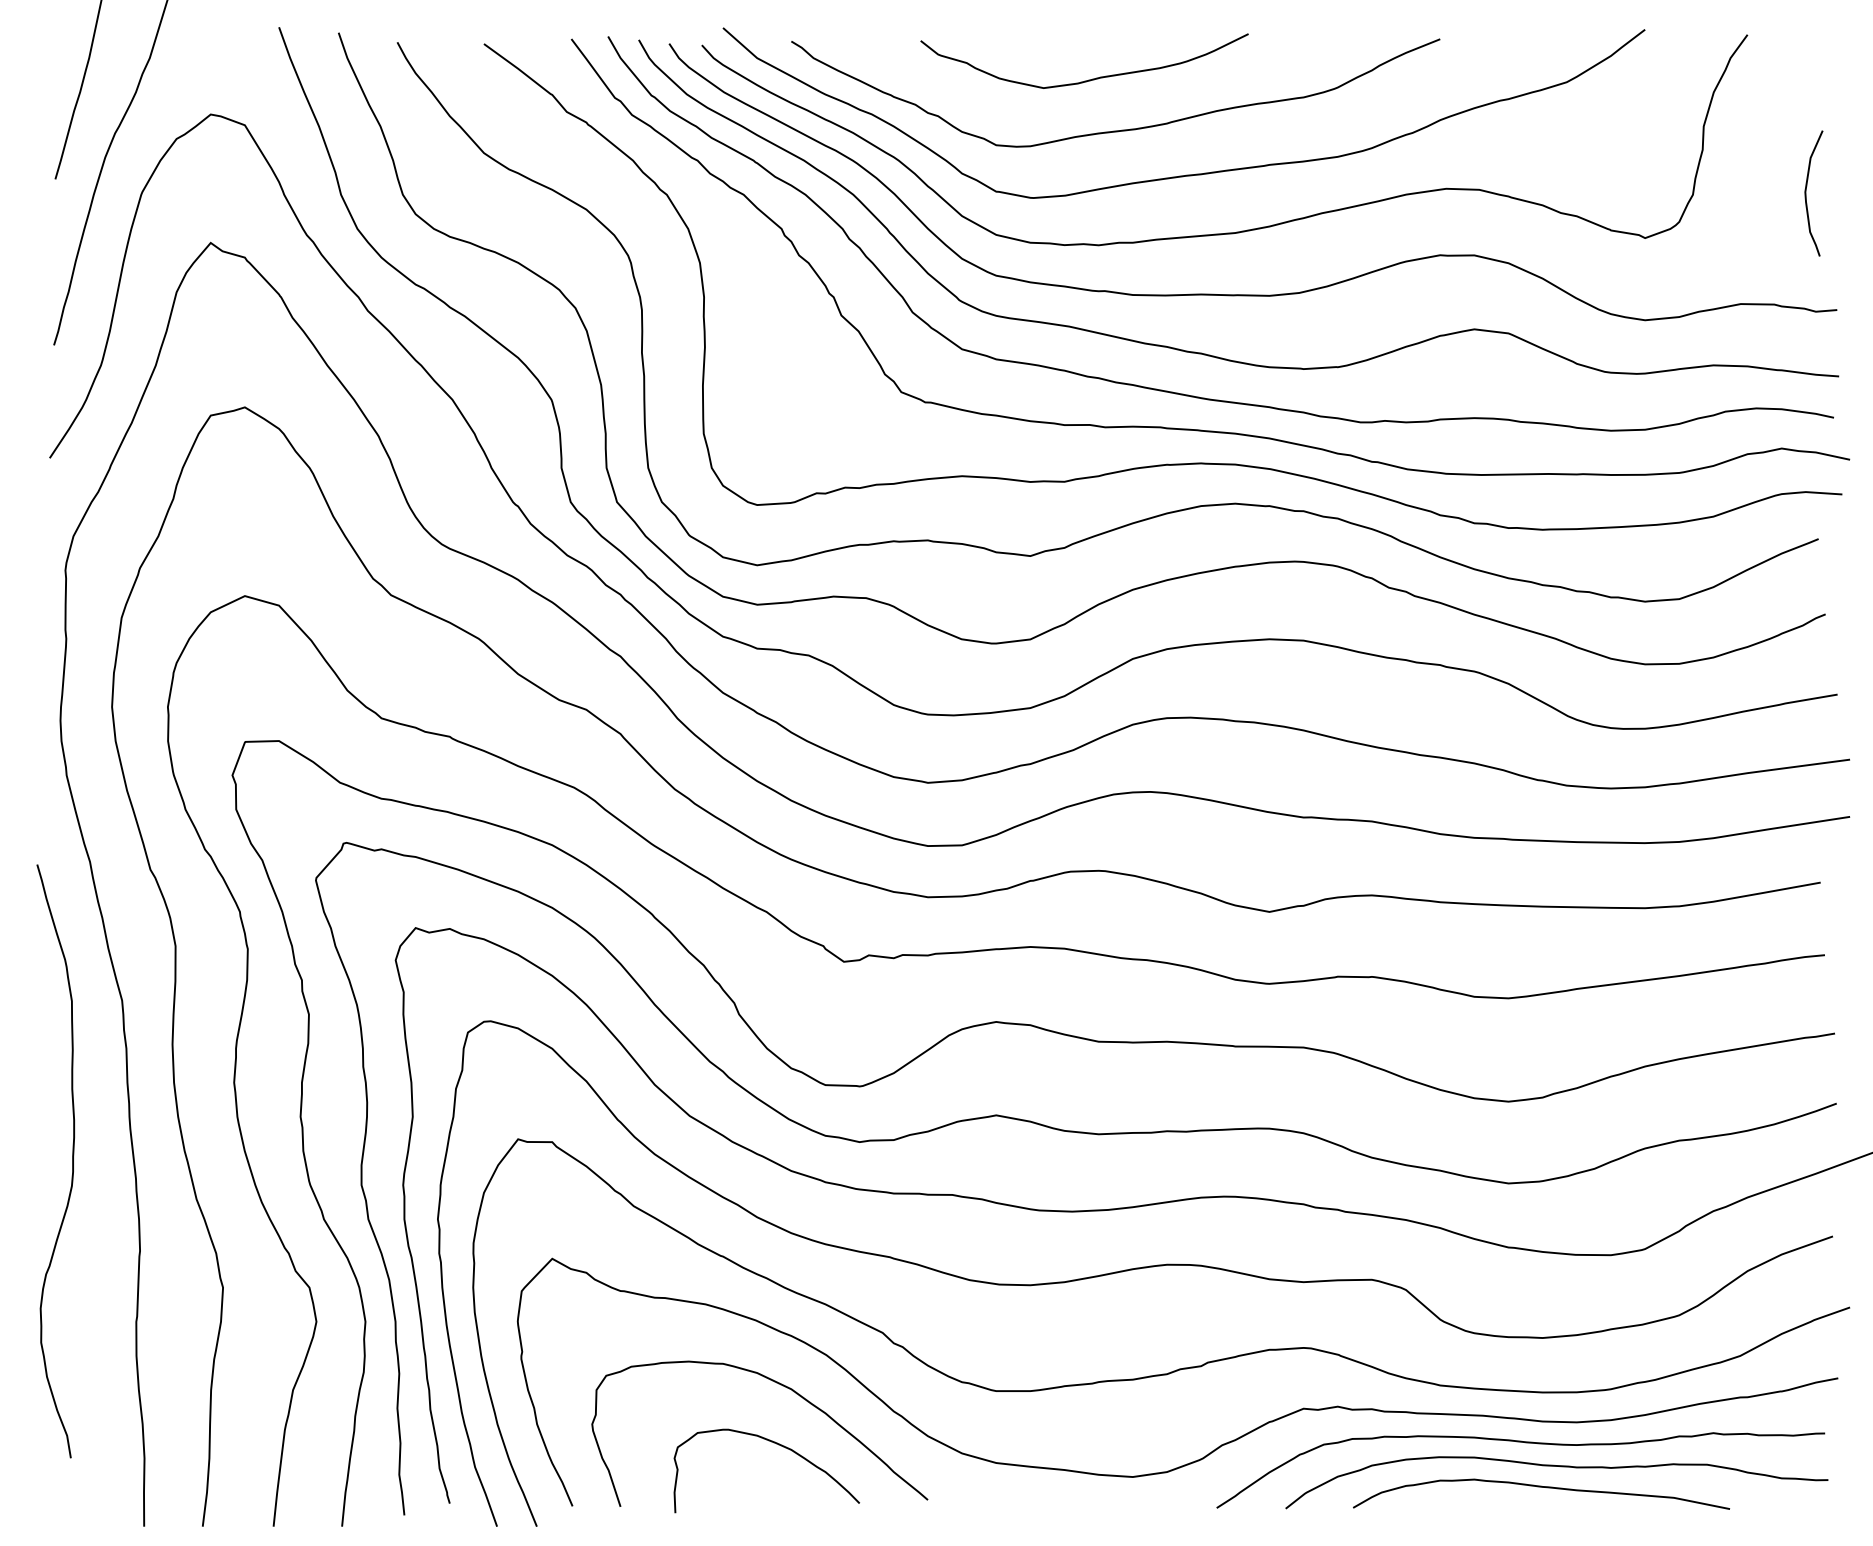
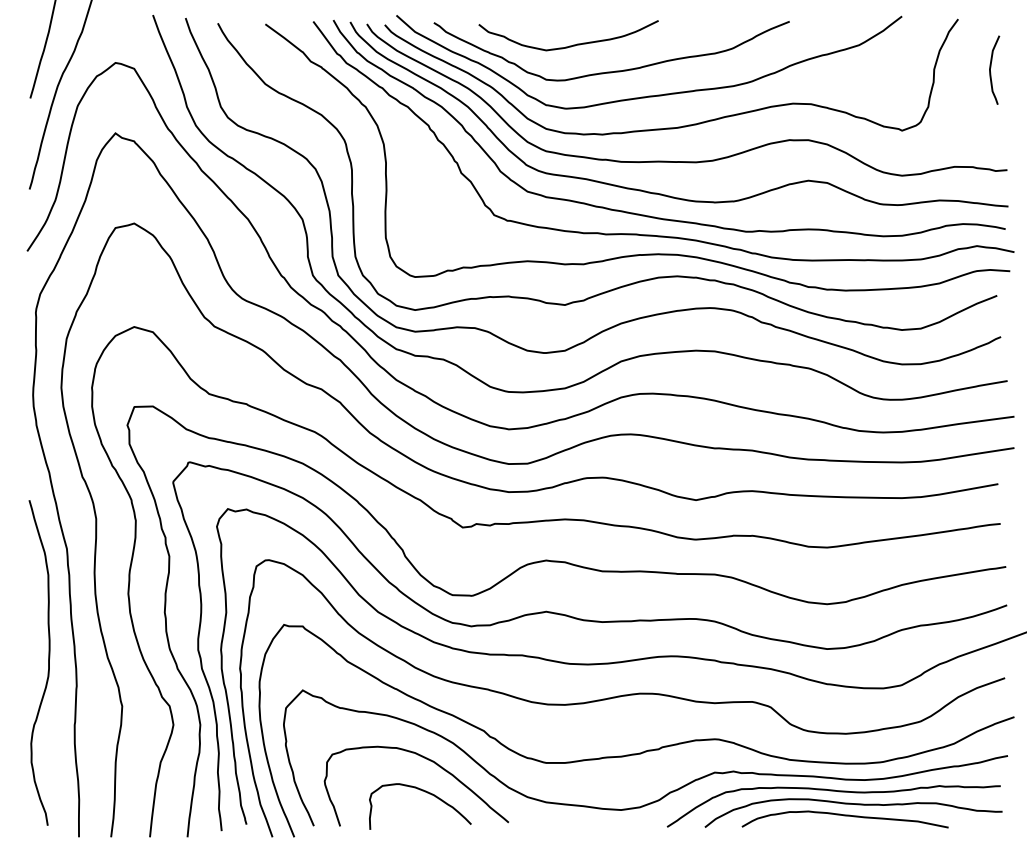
curve: (1086, 79) -> (569, 45), moved
curve: (1808, 188) -> (991, 67), moved
curve: (72, 1160) -> (48, 662), moved

